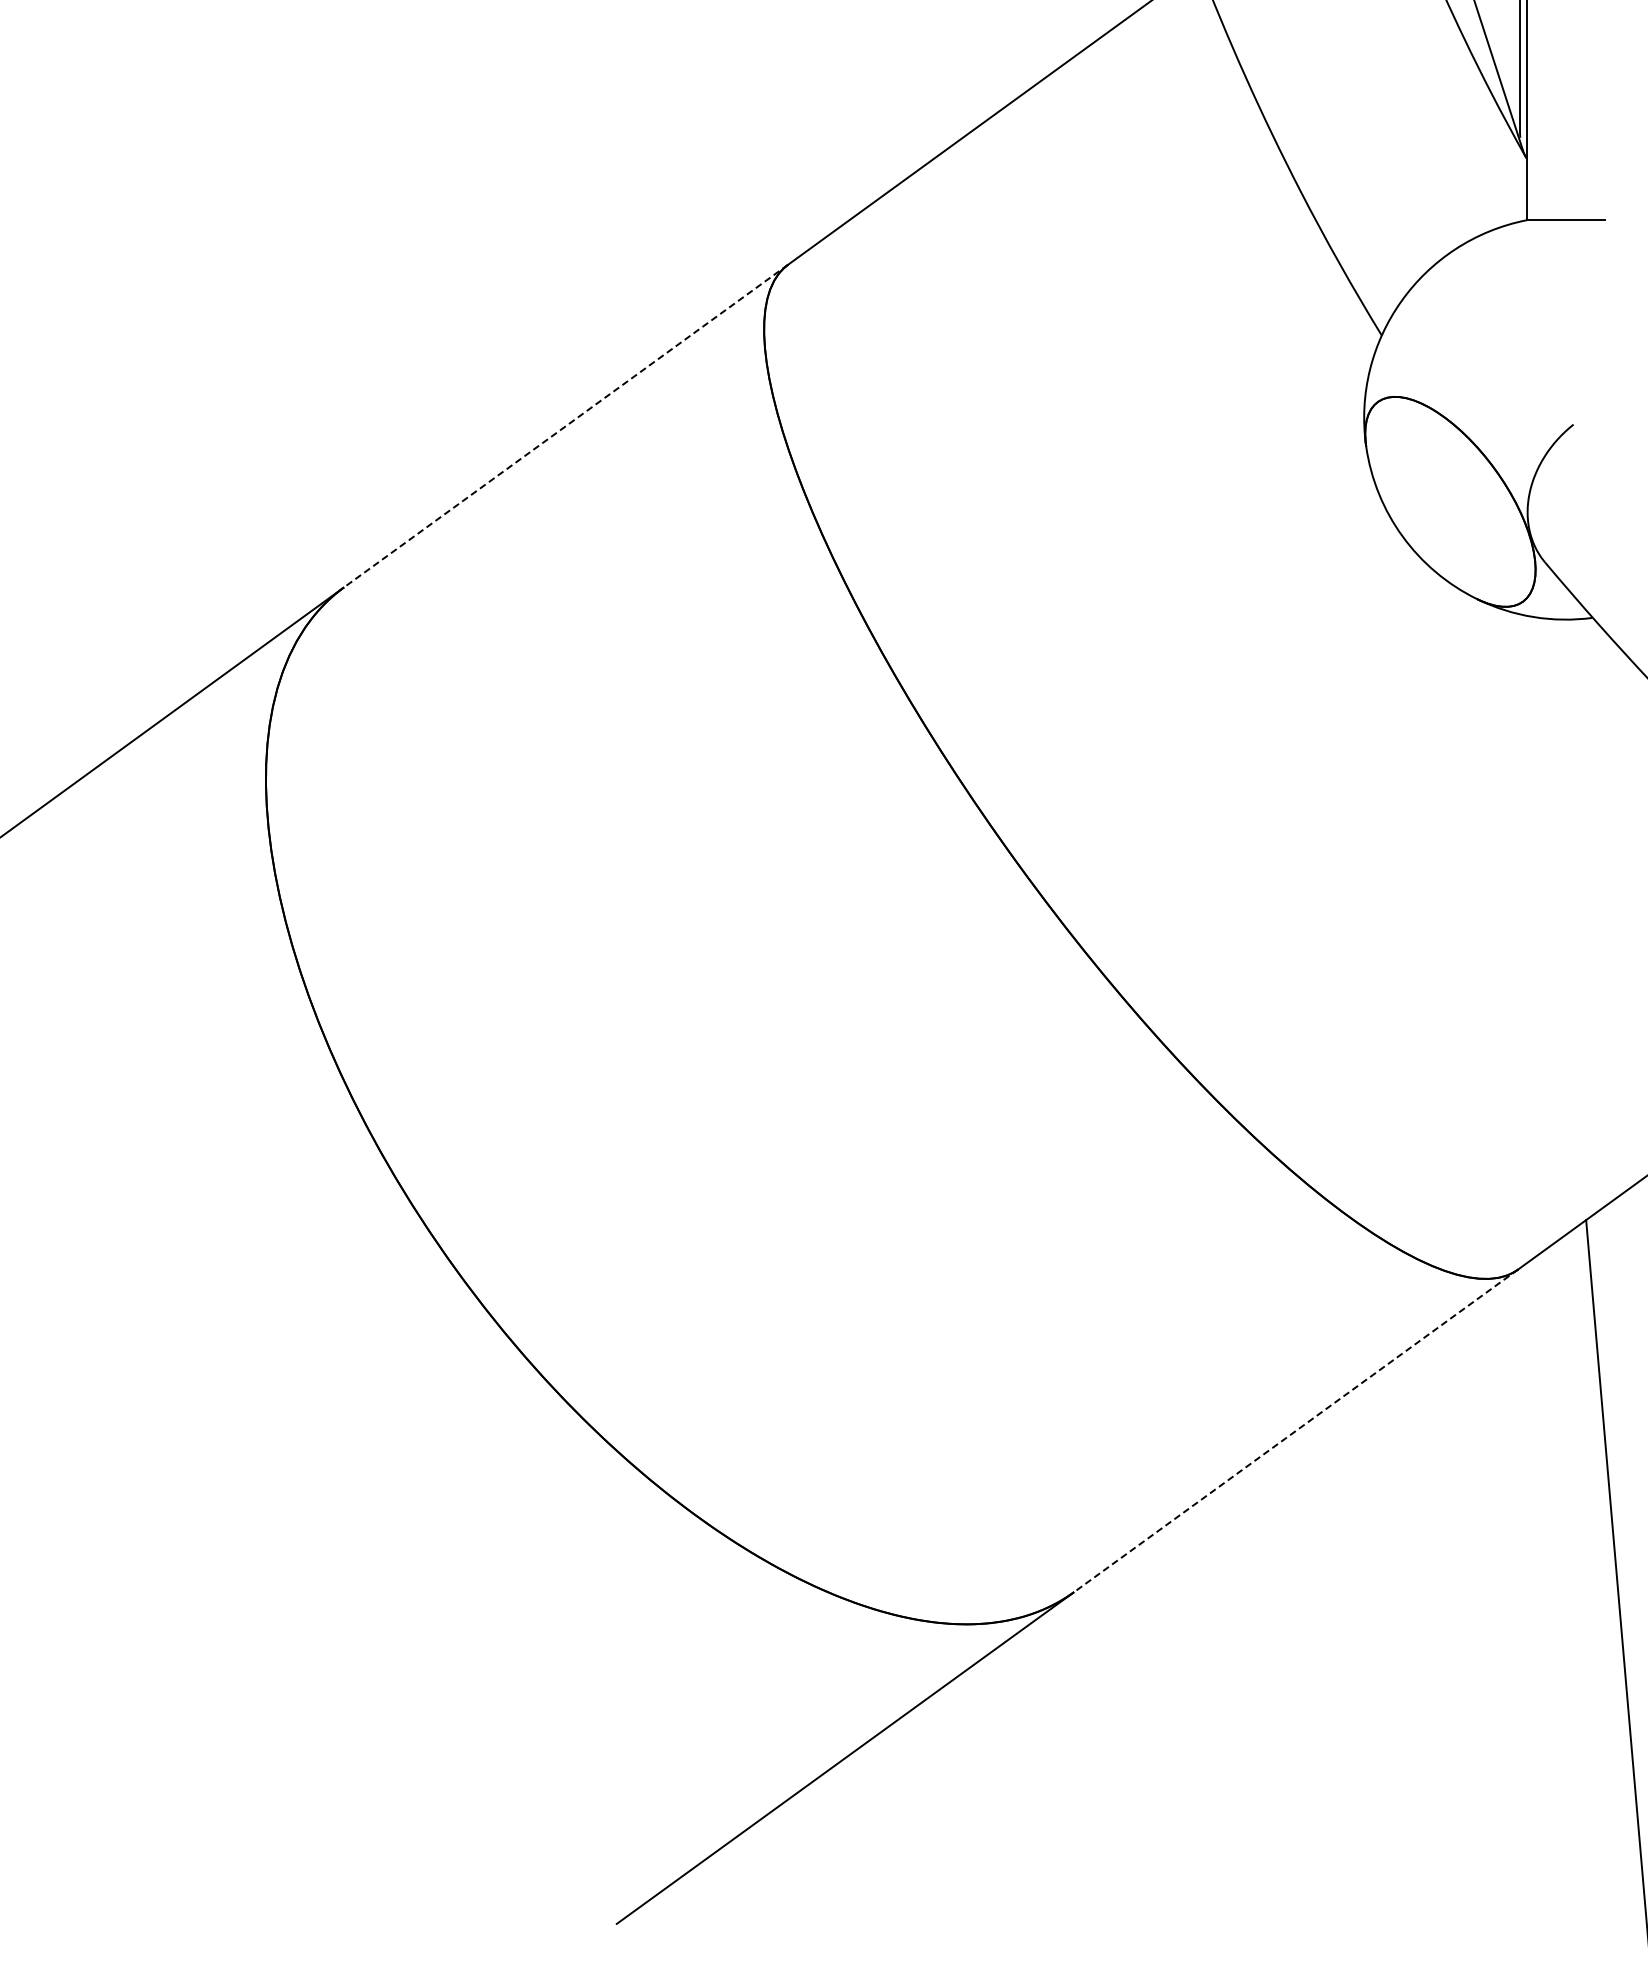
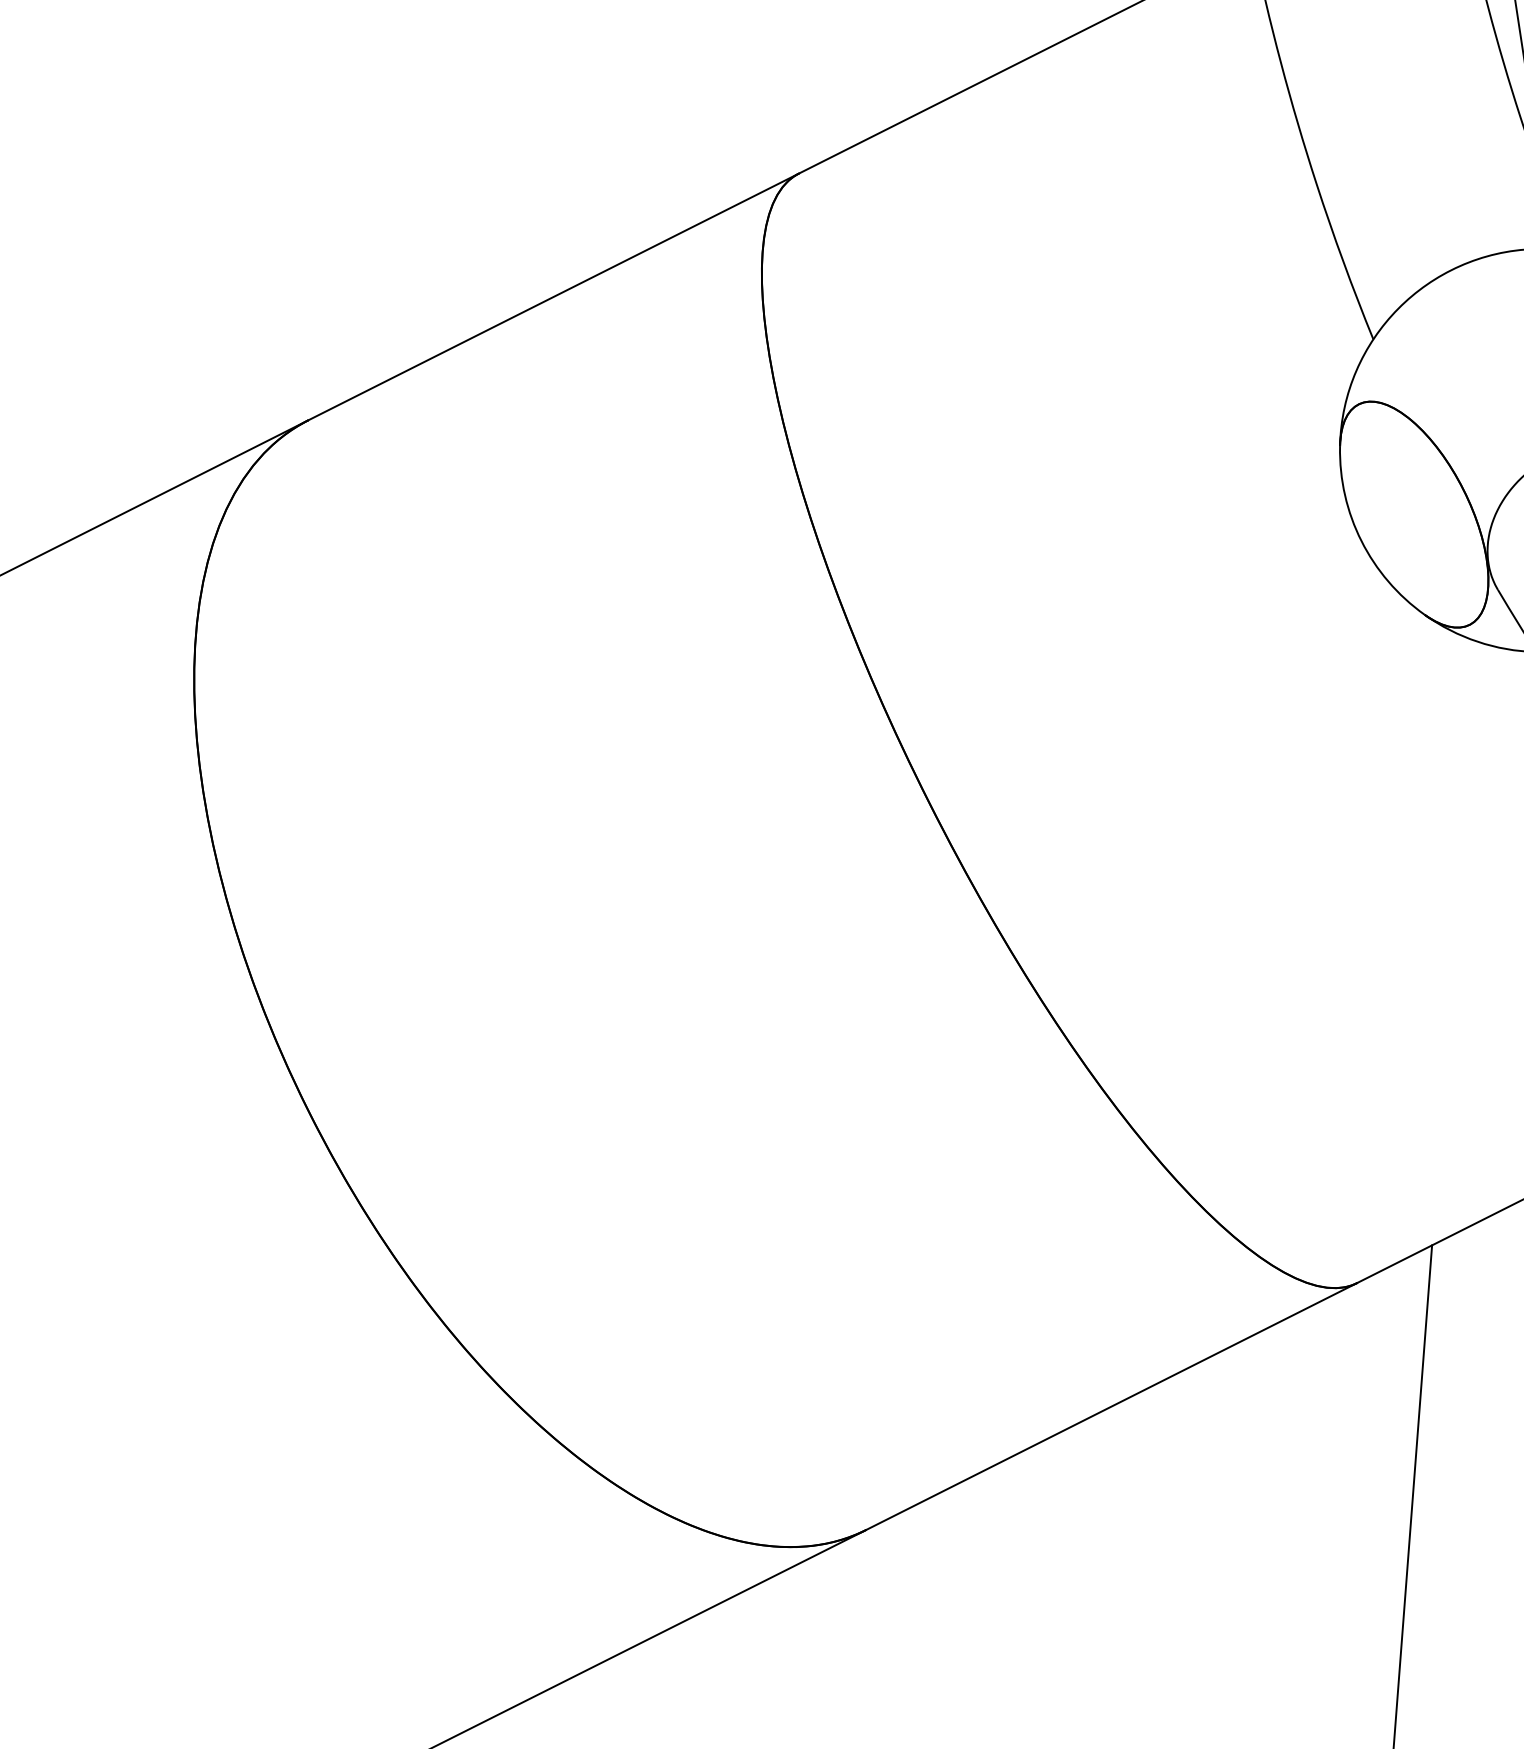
line: (565, 426) -> (553, 297), dashed -> solid
line: (1295, 1431) -> (1111, 1406), dashed -> solid

